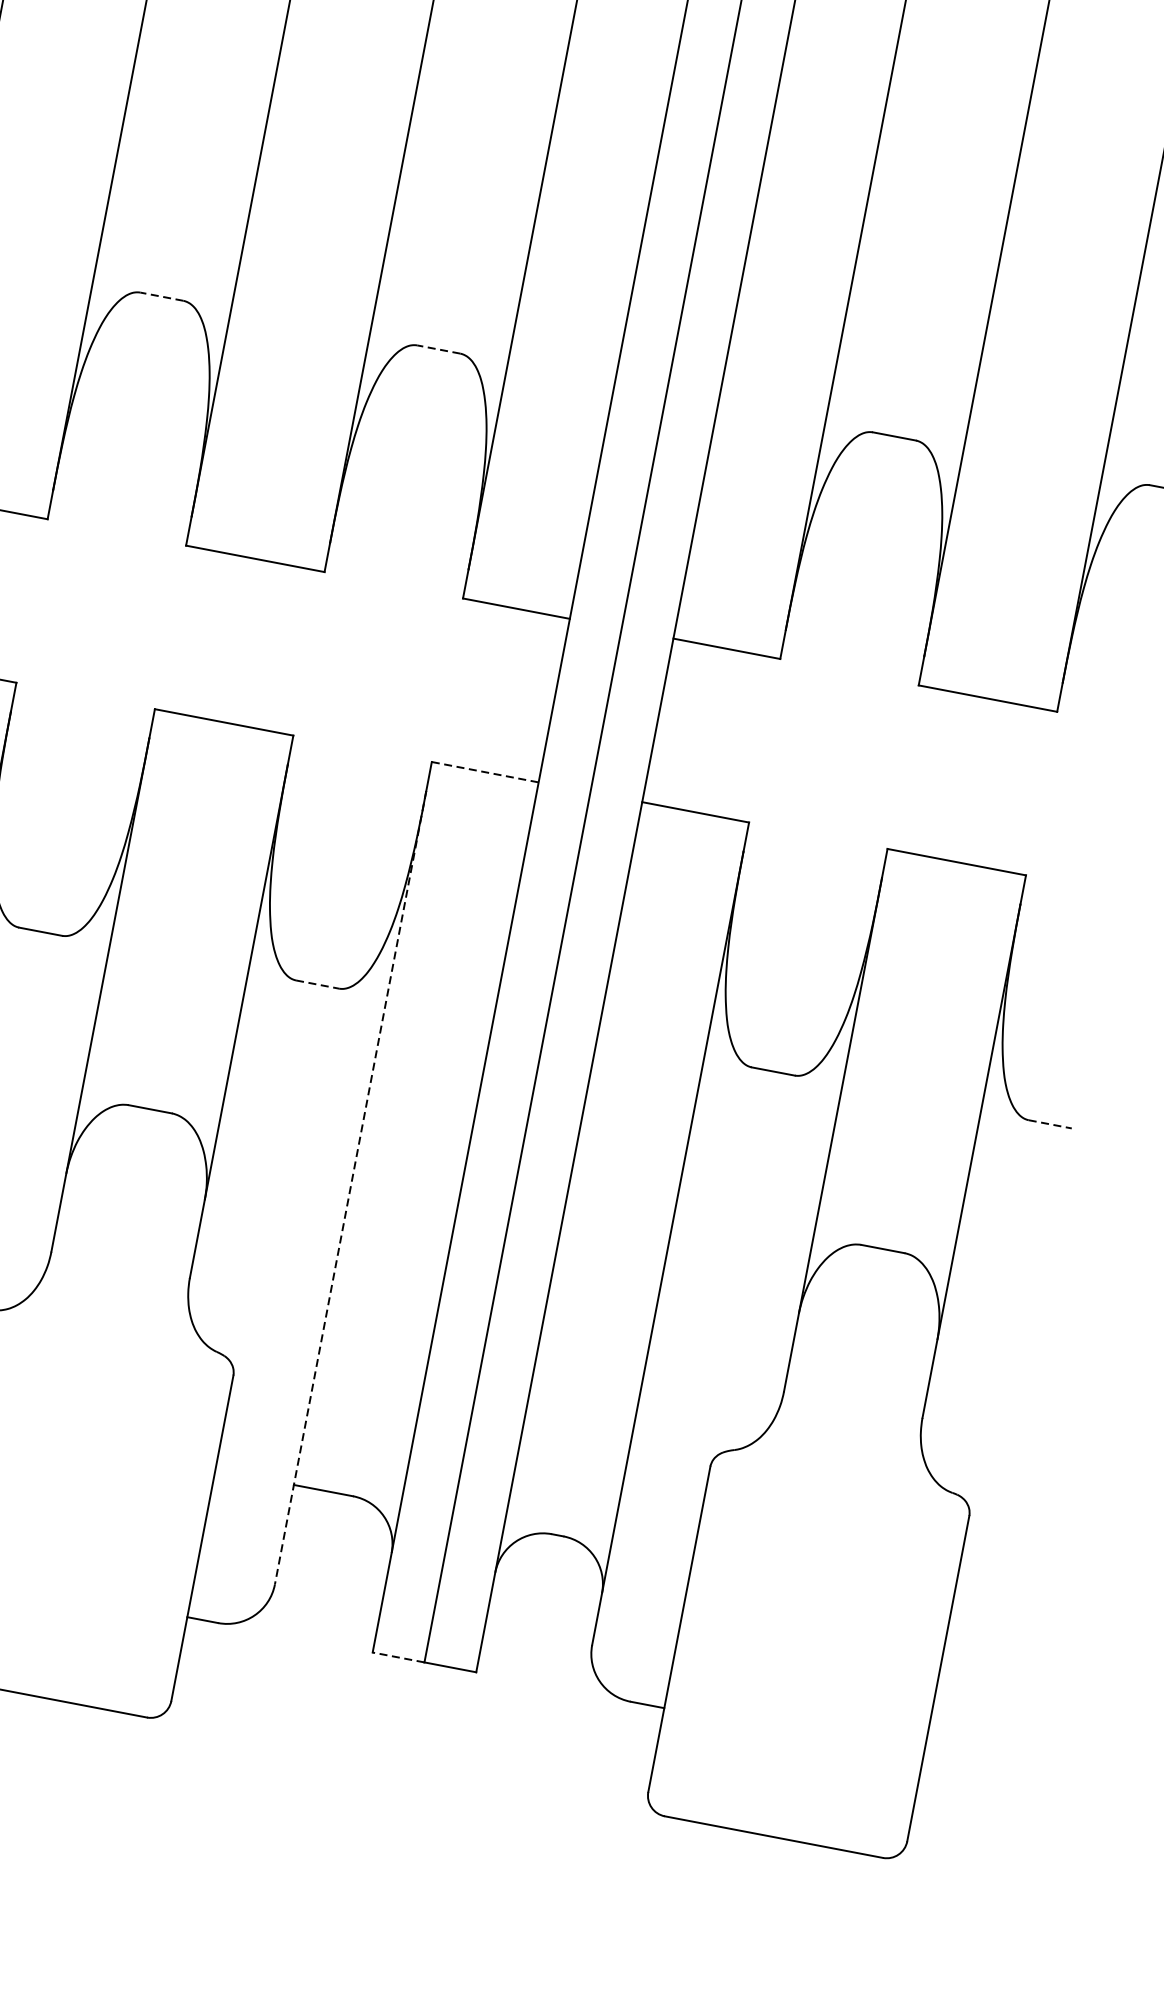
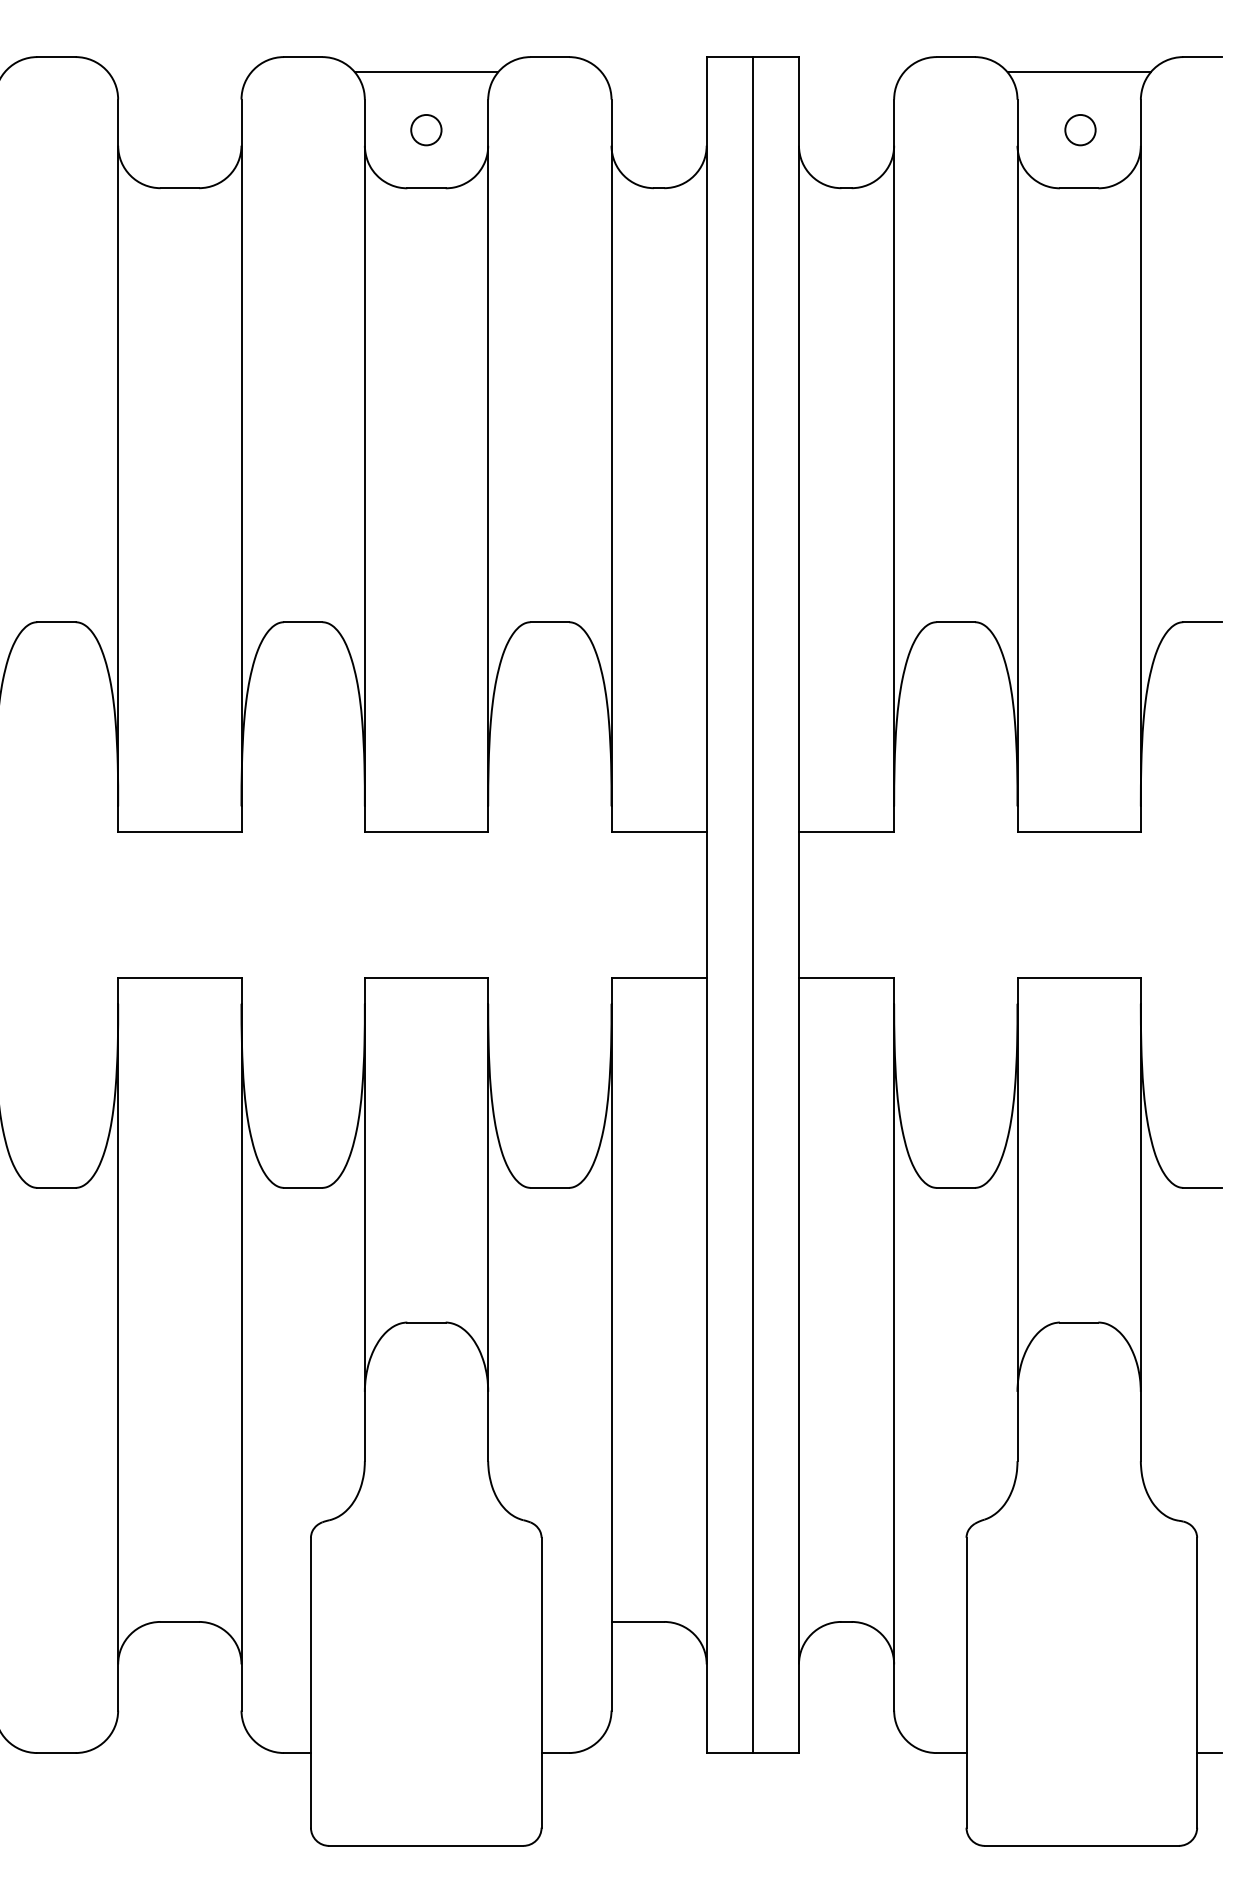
line: (161, 296) -> (302, 622), dashed -> solid
line: (438, 349) -> (549, 622), dashed -> solid
line: (485, 771) -> (659, 977), dashed -> solid
line: (318, 984) -> (550, 1187), dashed -> solid
line: (1050, 1123) -> (1202, 1187), dashed -> solid
line: (350, 1188) -> (611, 1357), dashed -> solid
line: (398, 1657) -> (729, 1753), dashed -> solid
line: (937, 1760) -> (1209, 1753), added

